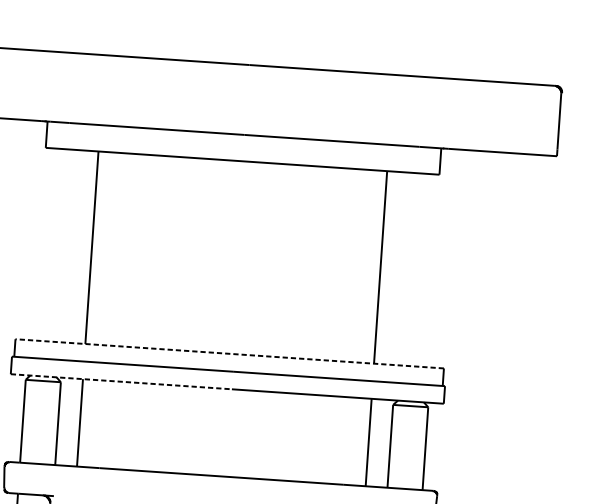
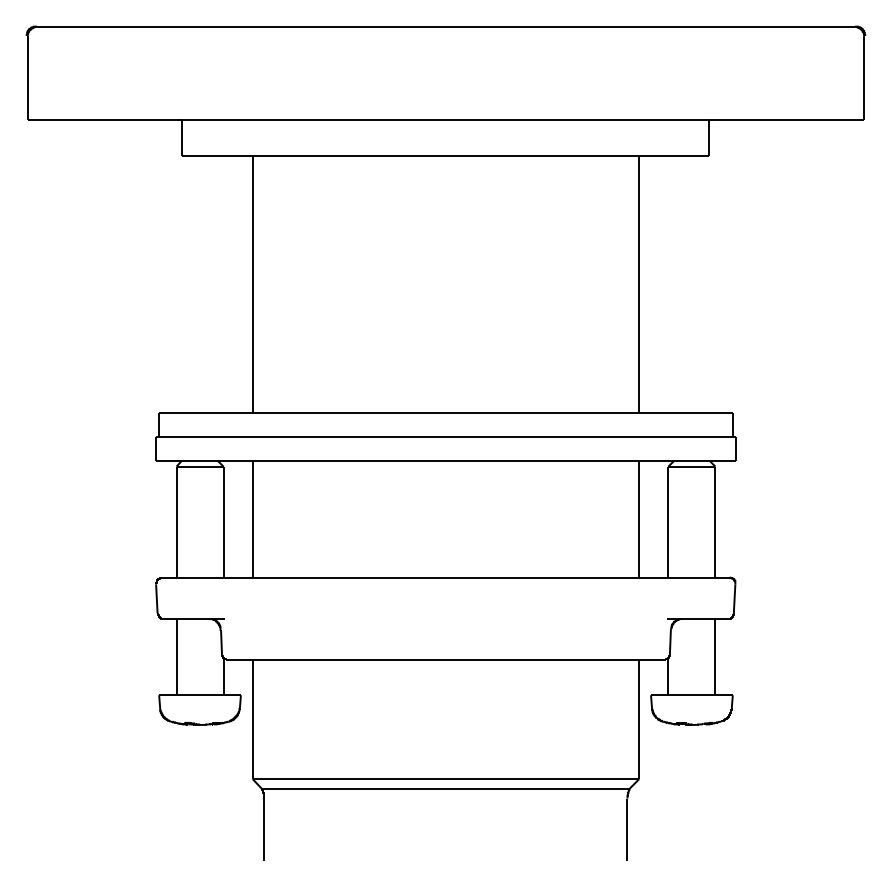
line: (229, 353) -> (445, 413), dashed -> solid
line: (121, 381) -> (304, 460), dashed -> solid

